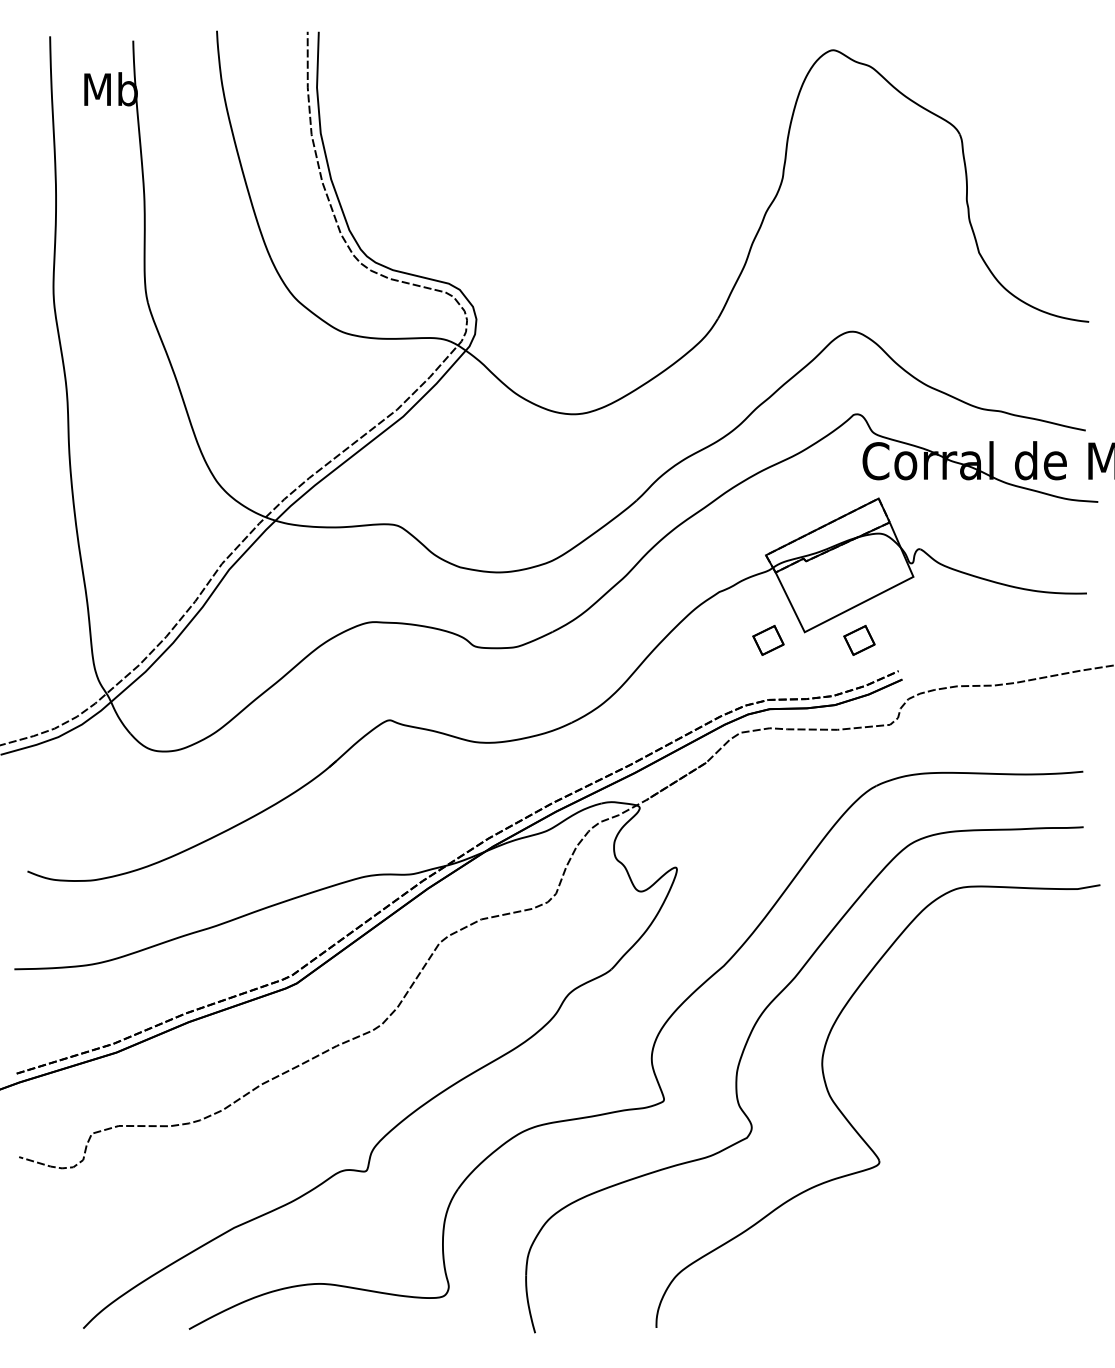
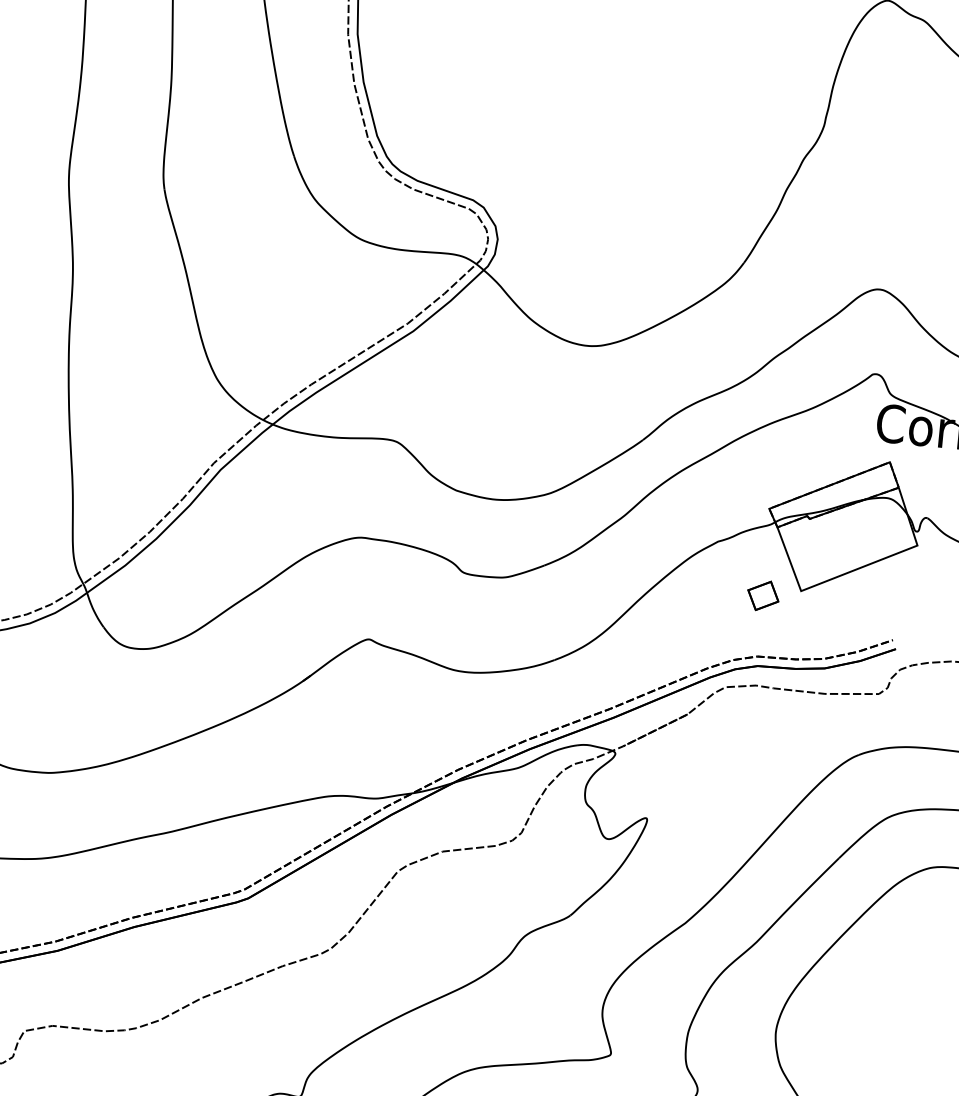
part: (859, 640) -> (856, 605), removed

